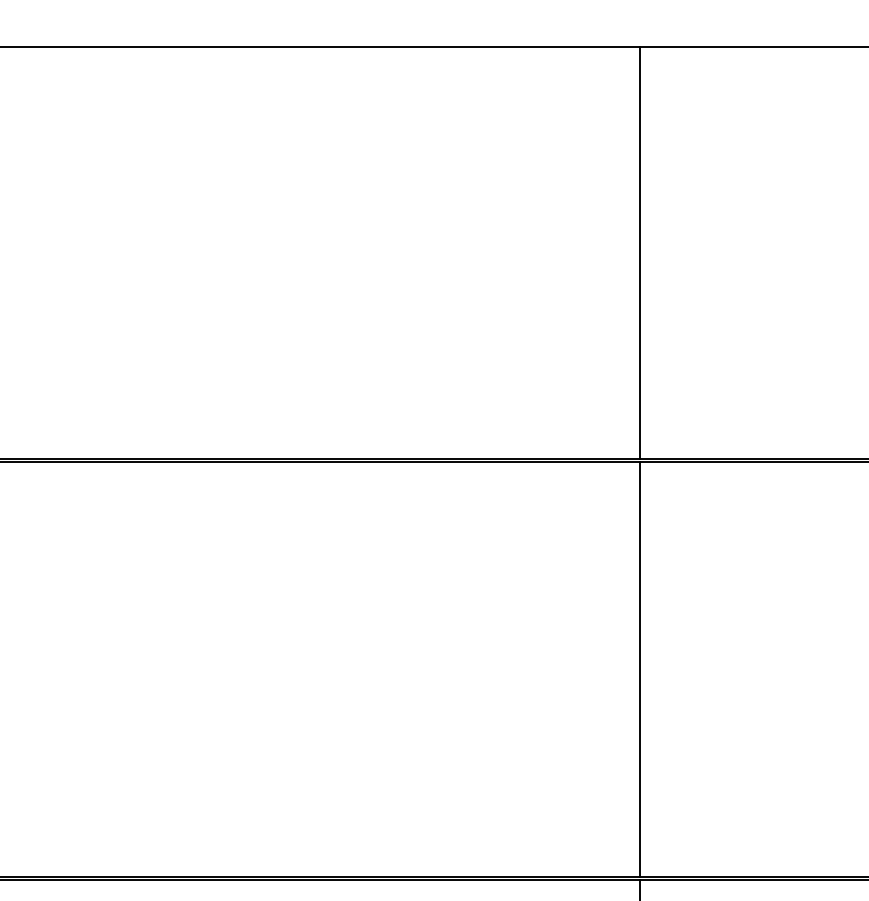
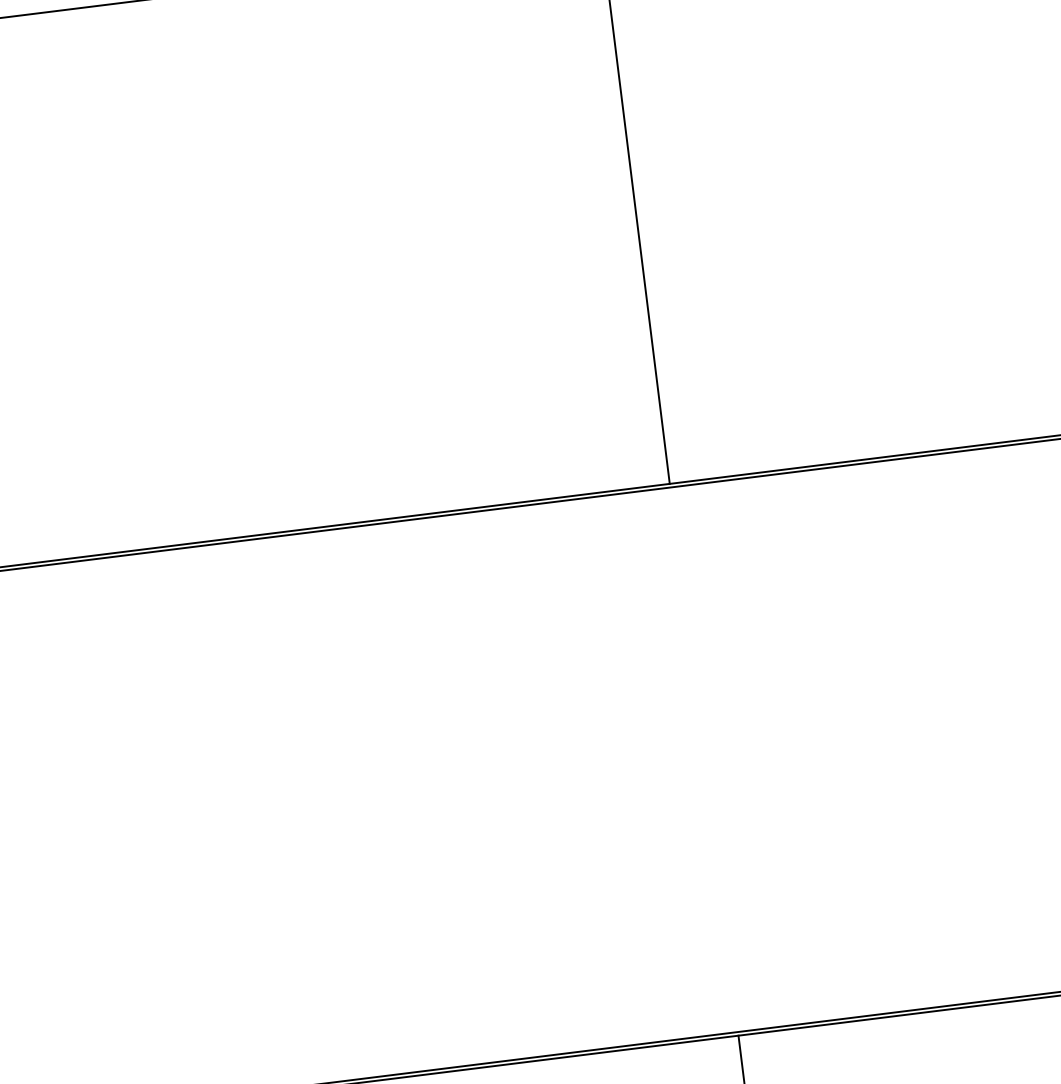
line: (640, 669) -> (704, 759), removed

